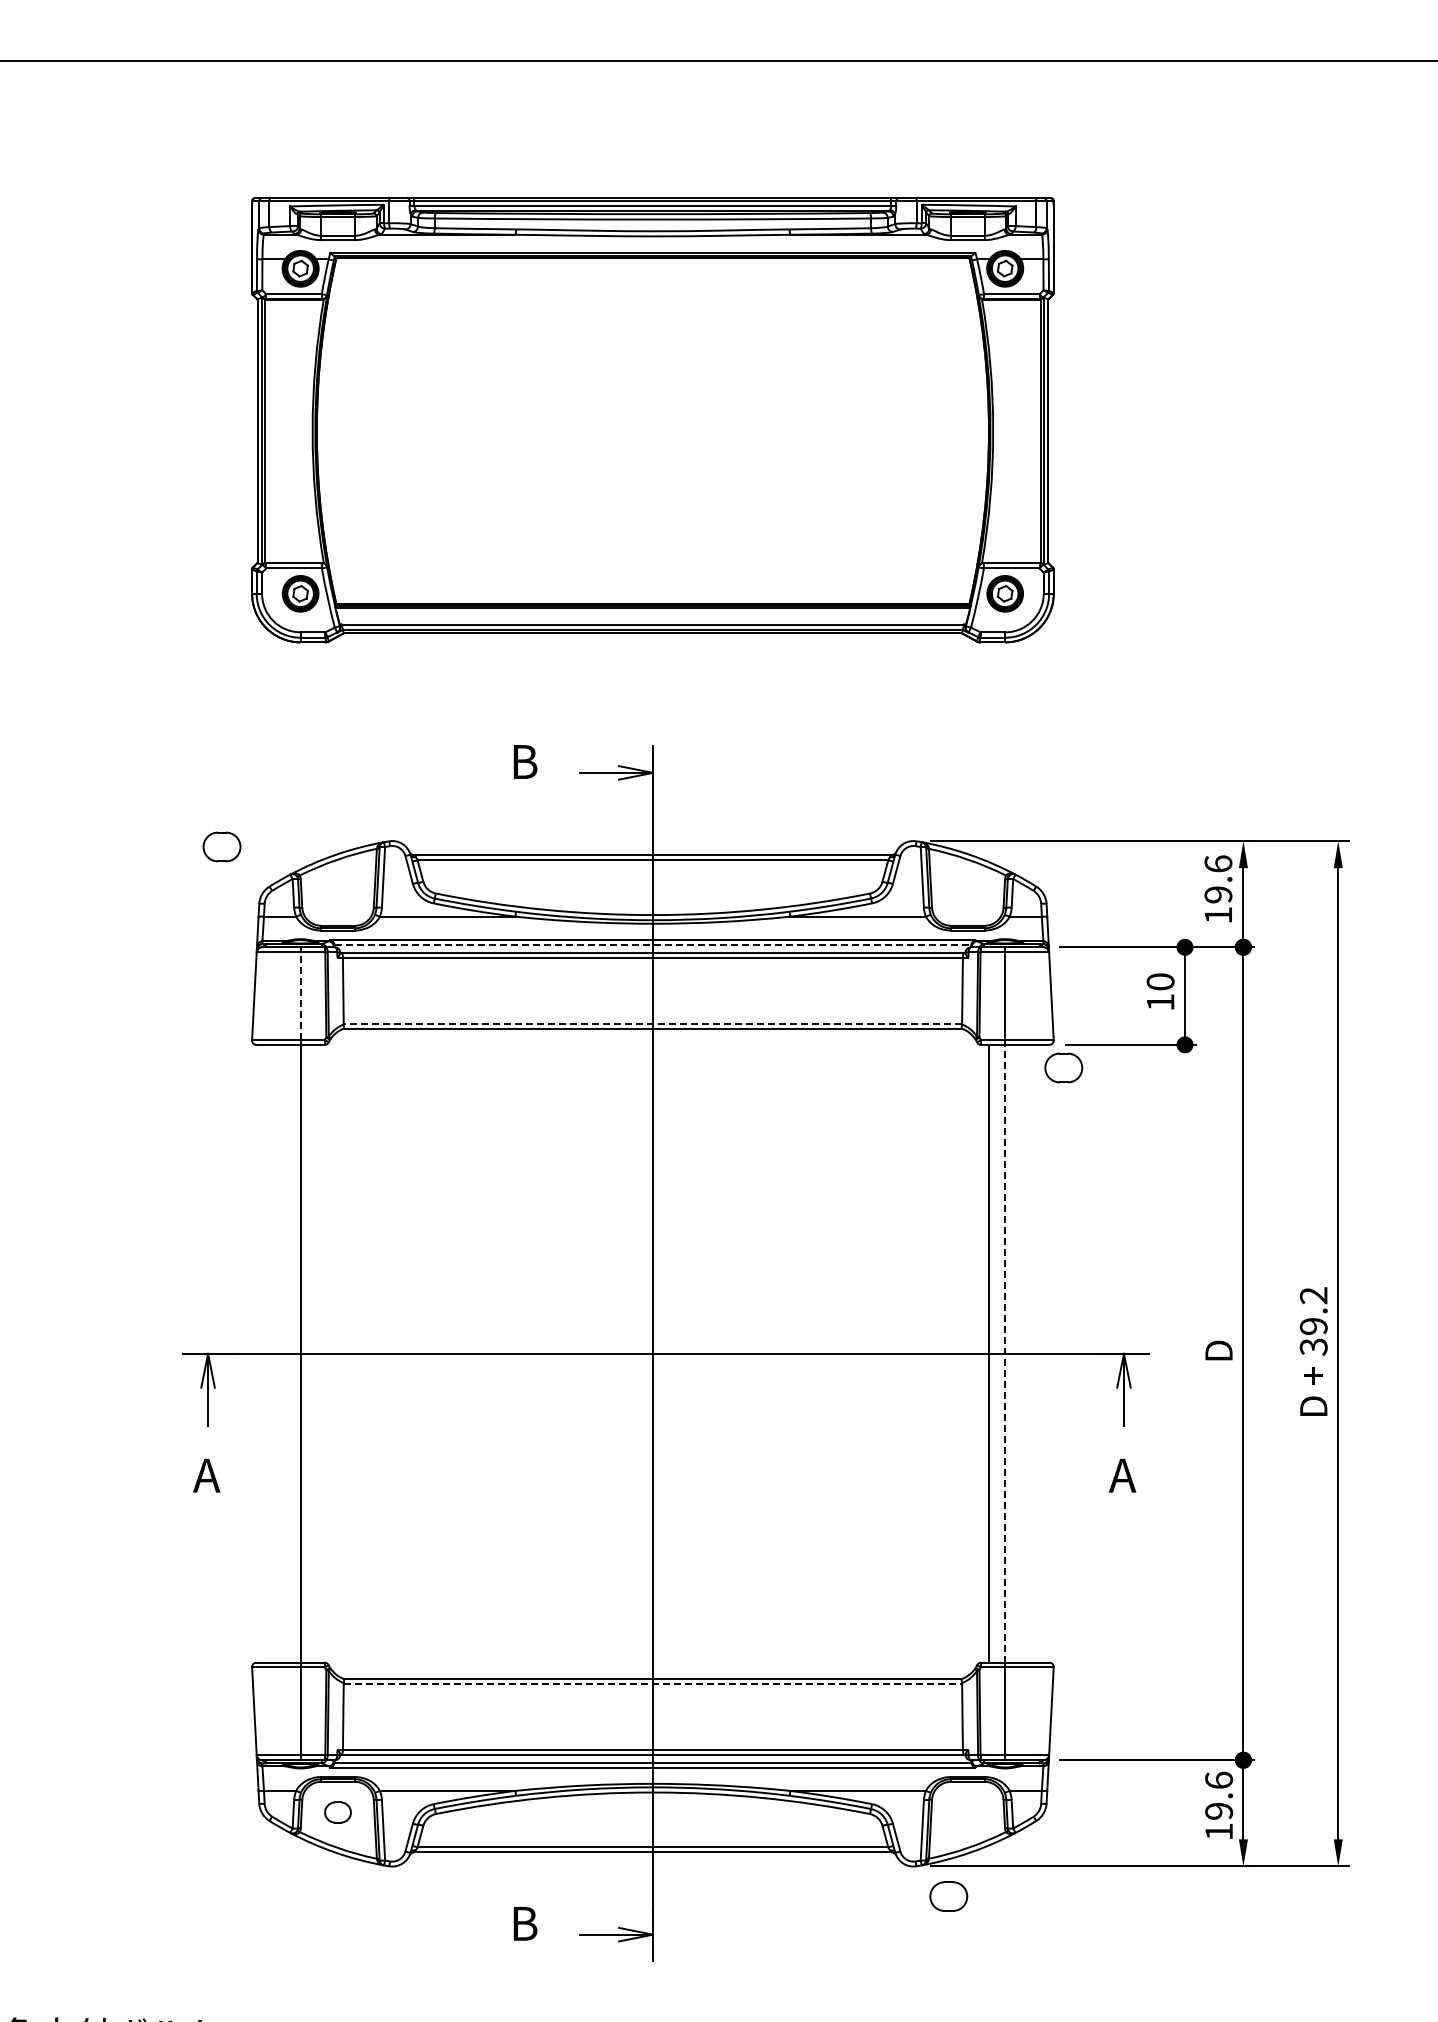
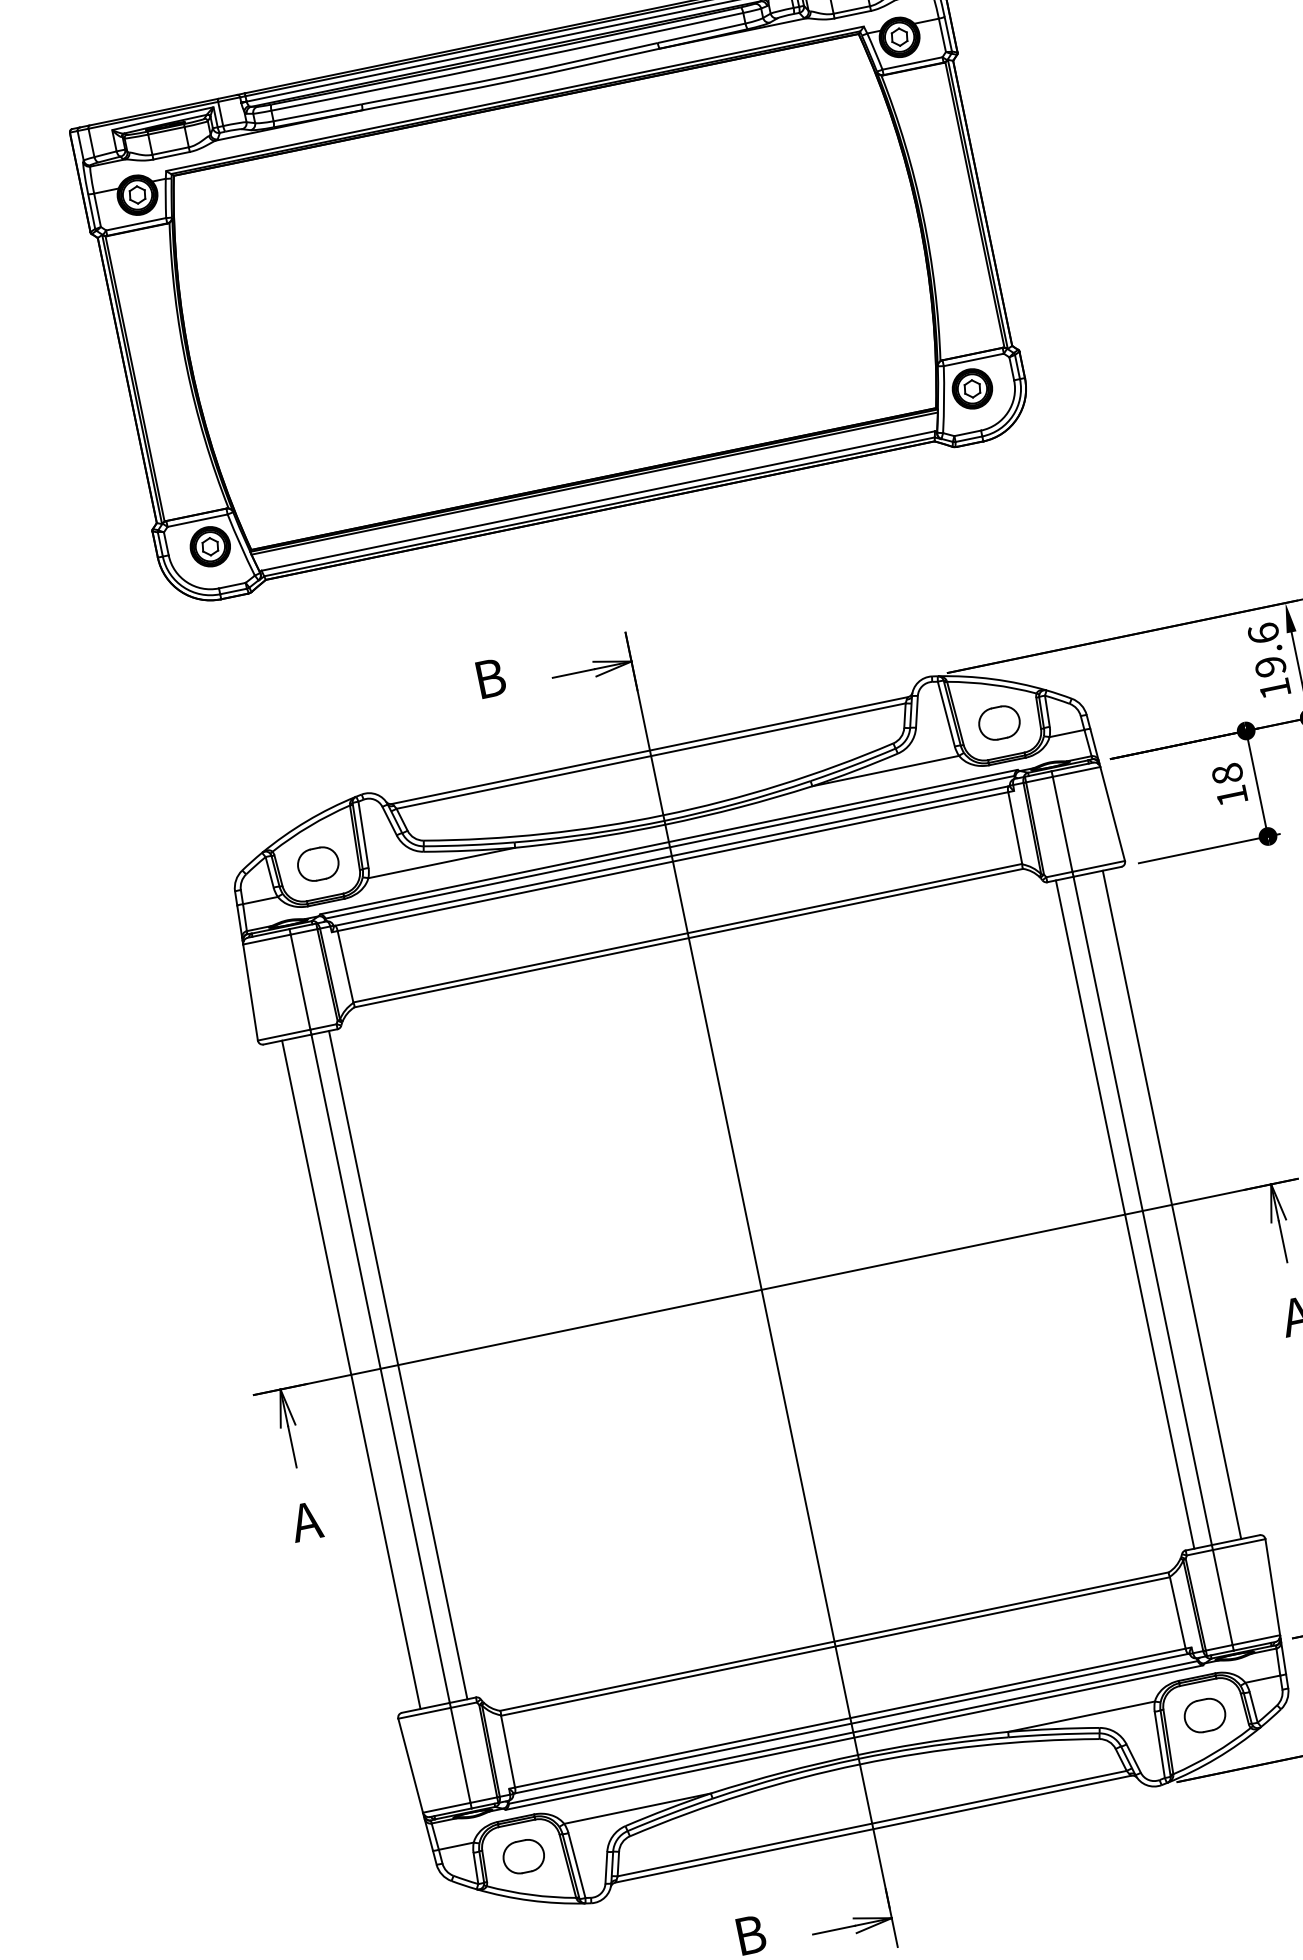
part: (221, 846) -> (317, 863), moved
line: (653, 944) -> (670, 847), dashed -> solid
text: (1160, 981) -> (1227, 773), 10 -> 18
line: (300, 996) -> (300, 982), dashed -> solid
line: (652, 1024) -> (687, 933), dashed -> solid
part: (1063, 1067) -> (999, 722), moved
line: (273, 1353) -> (351, 1374), added
line: (316, 1353) -> (397, 1364), added
line: (1005, 1353) -> (1142, 1210), dashed -> solid
line: (1032, 1353) -> (1172, 1204), added
line: (653, 1683) -> (836, 1646), dashed -> solid
part: (337, 1812) -> (523, 1856), size x1.43
part: (948, 1896) -> (1204, 1715), moved

